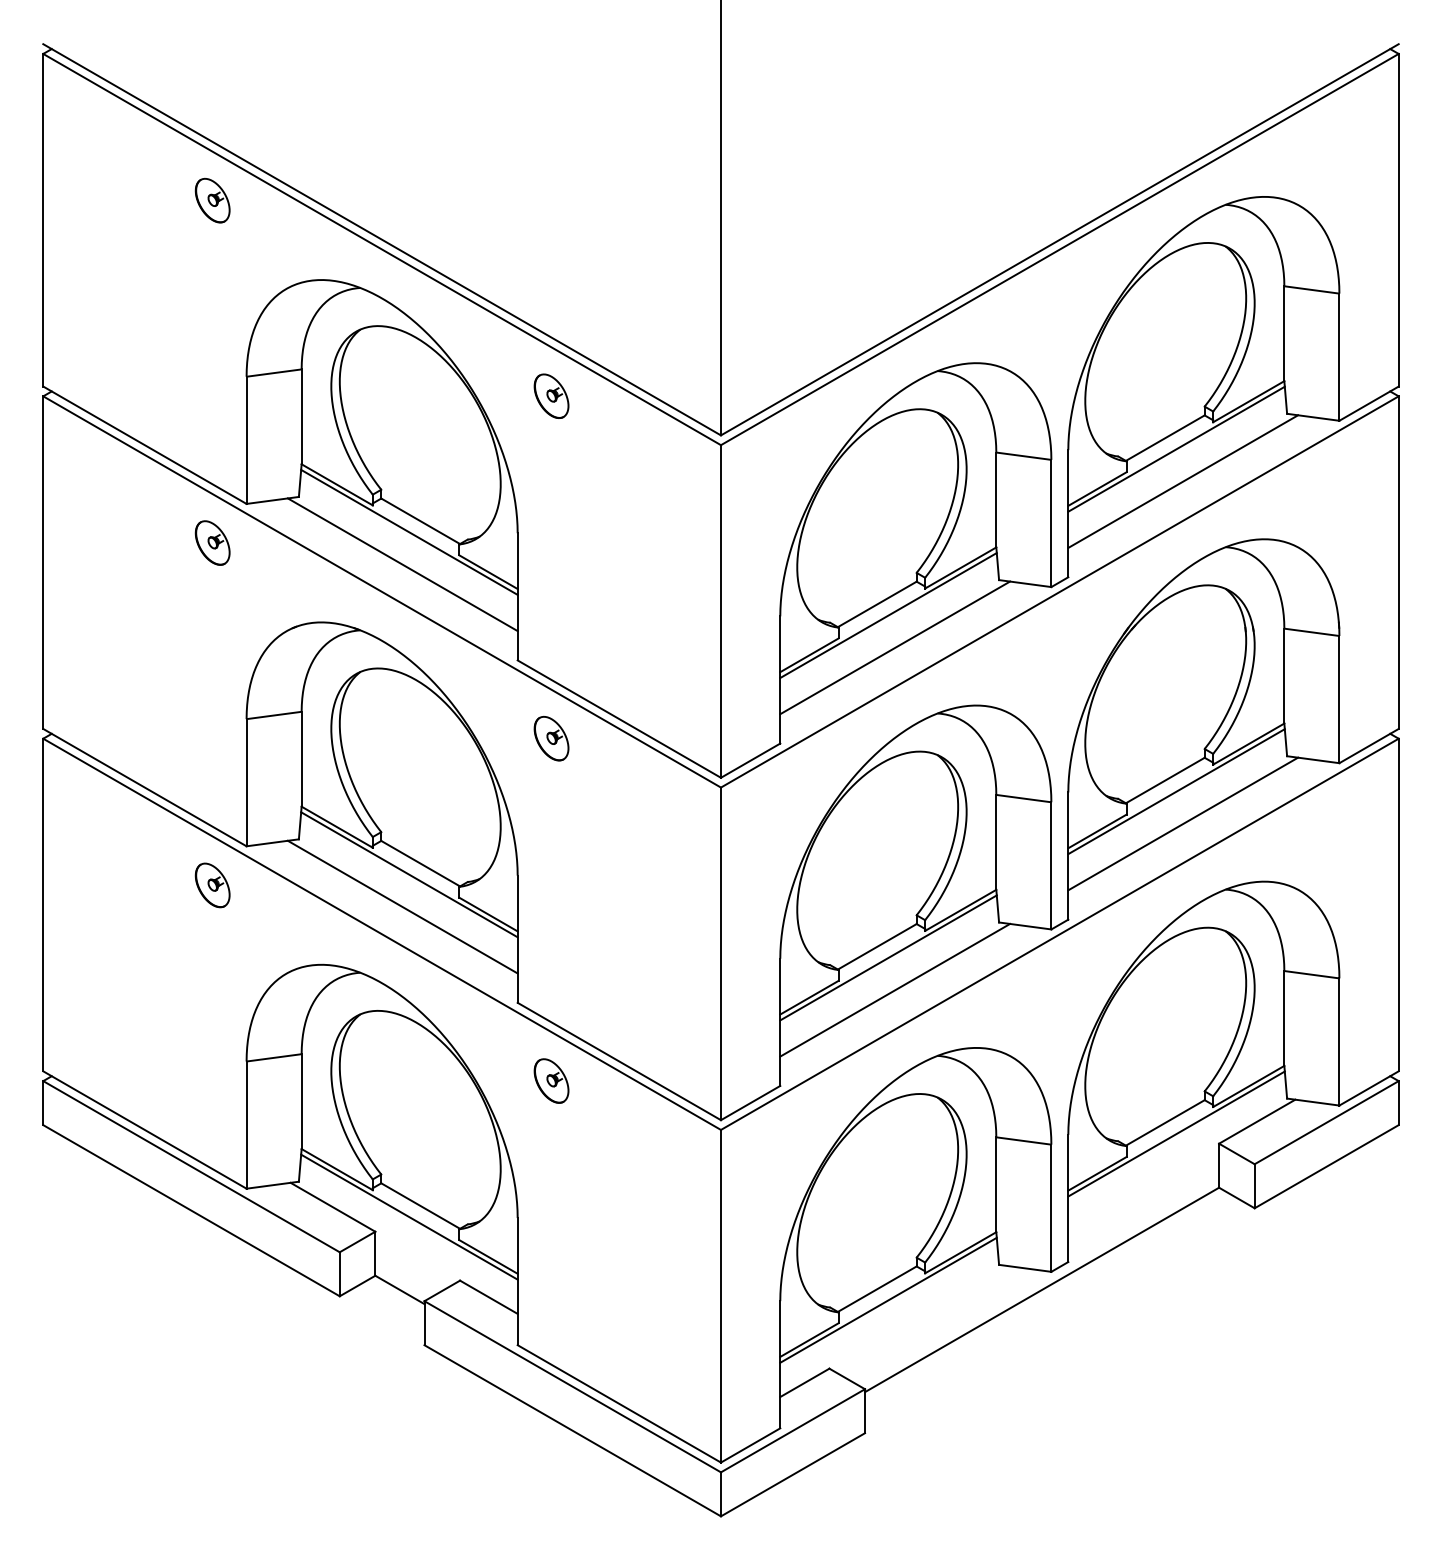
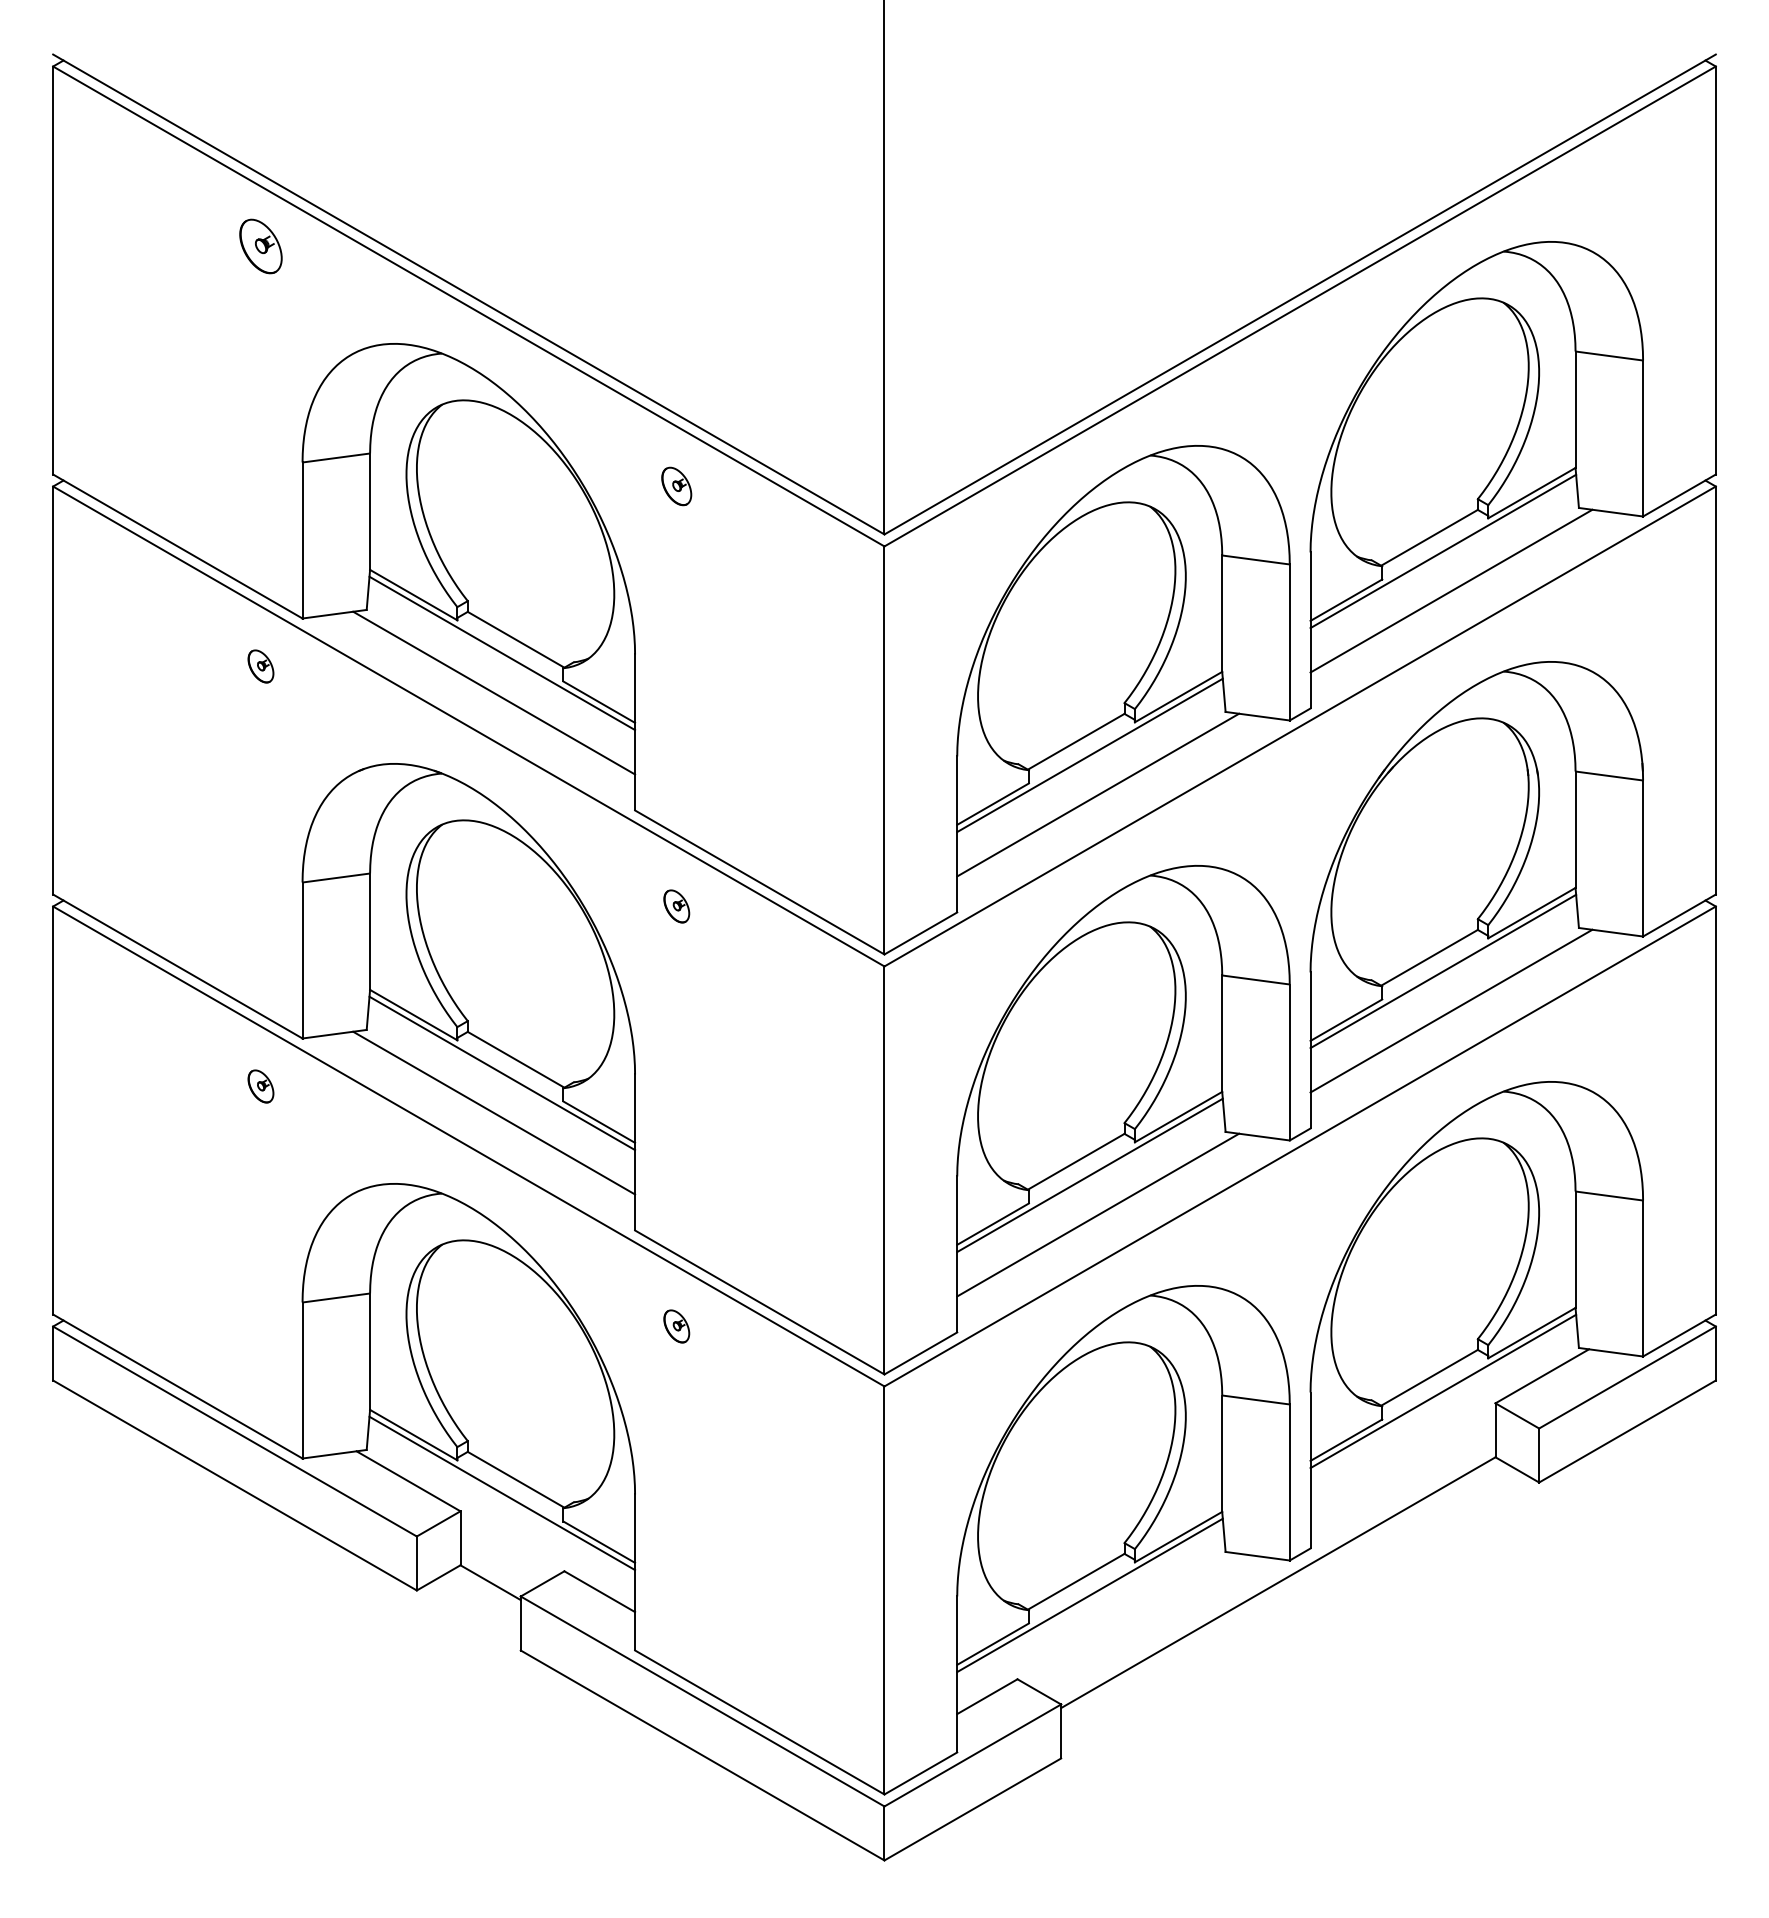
part: (551, 396) -> (676, 486), size x0.7
part: (212, 543) -> (260, 666), size x0.6
part: (551, 738) -> (676, 906), size x0.6
part: (212, 885) -> (260, 1086), size x0.6
part: (551, 1081) -> (676, 1326), size x0.6

